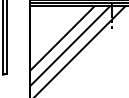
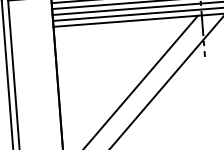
line: (62, 38) -> (116, 80), removed

